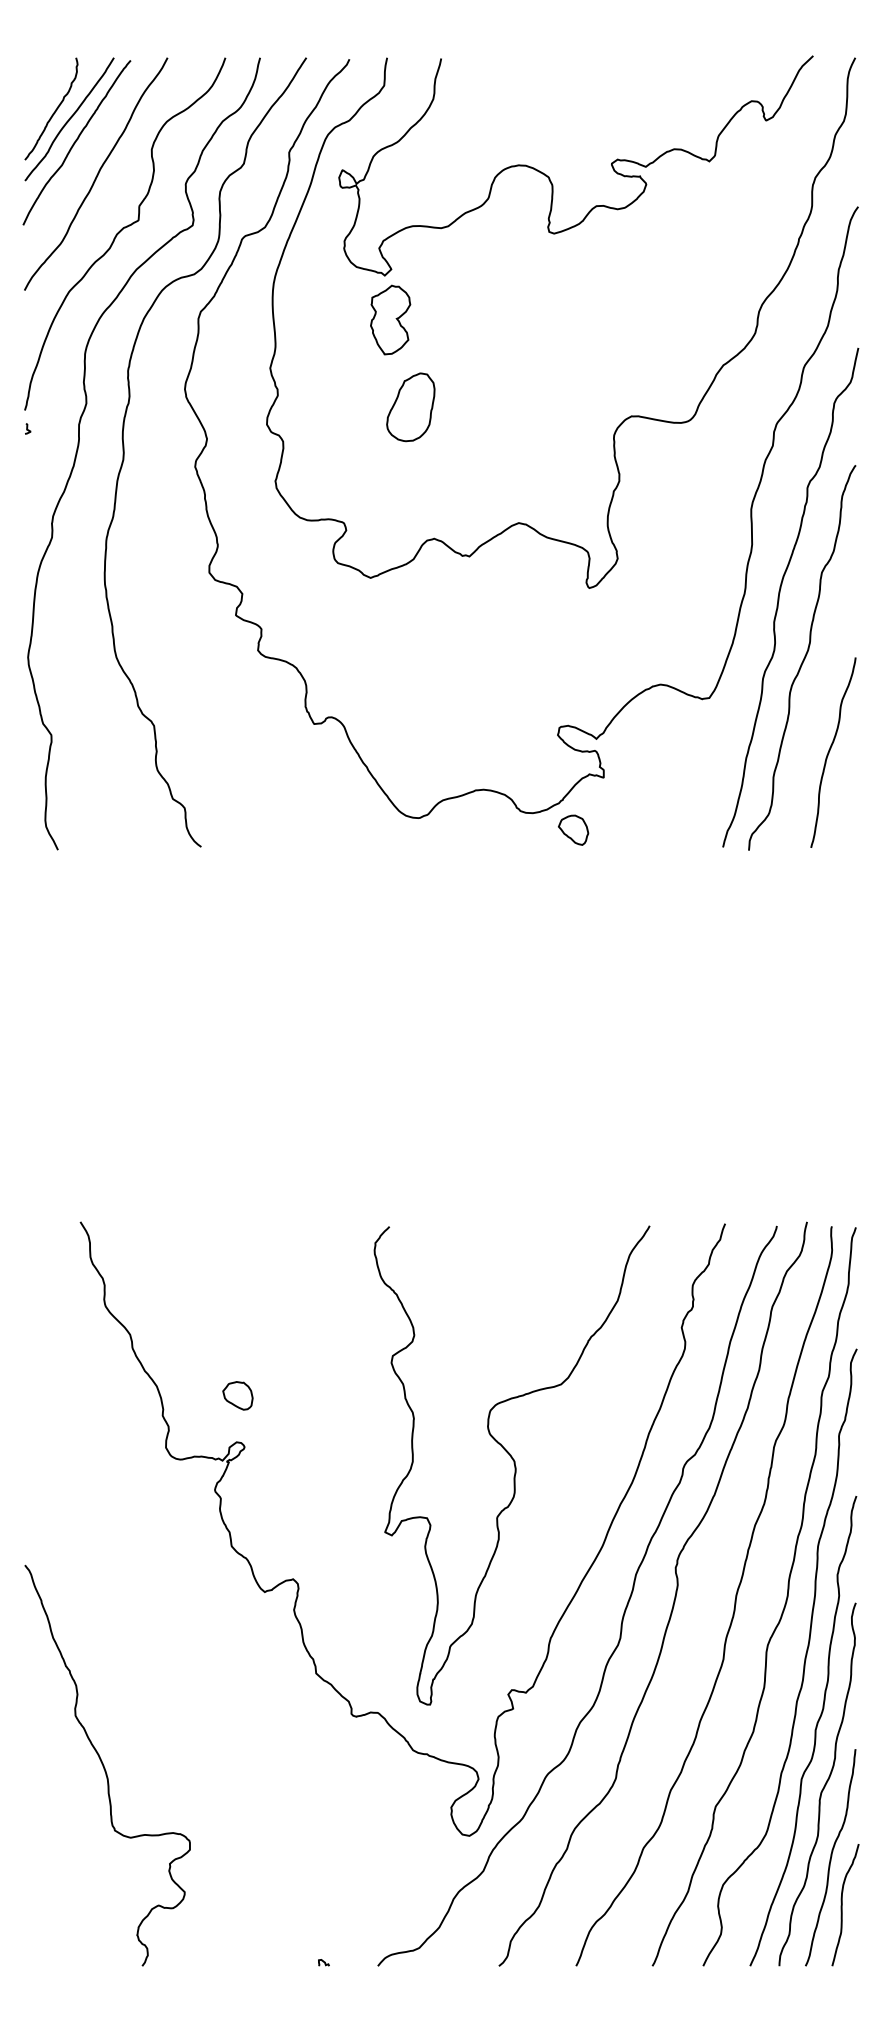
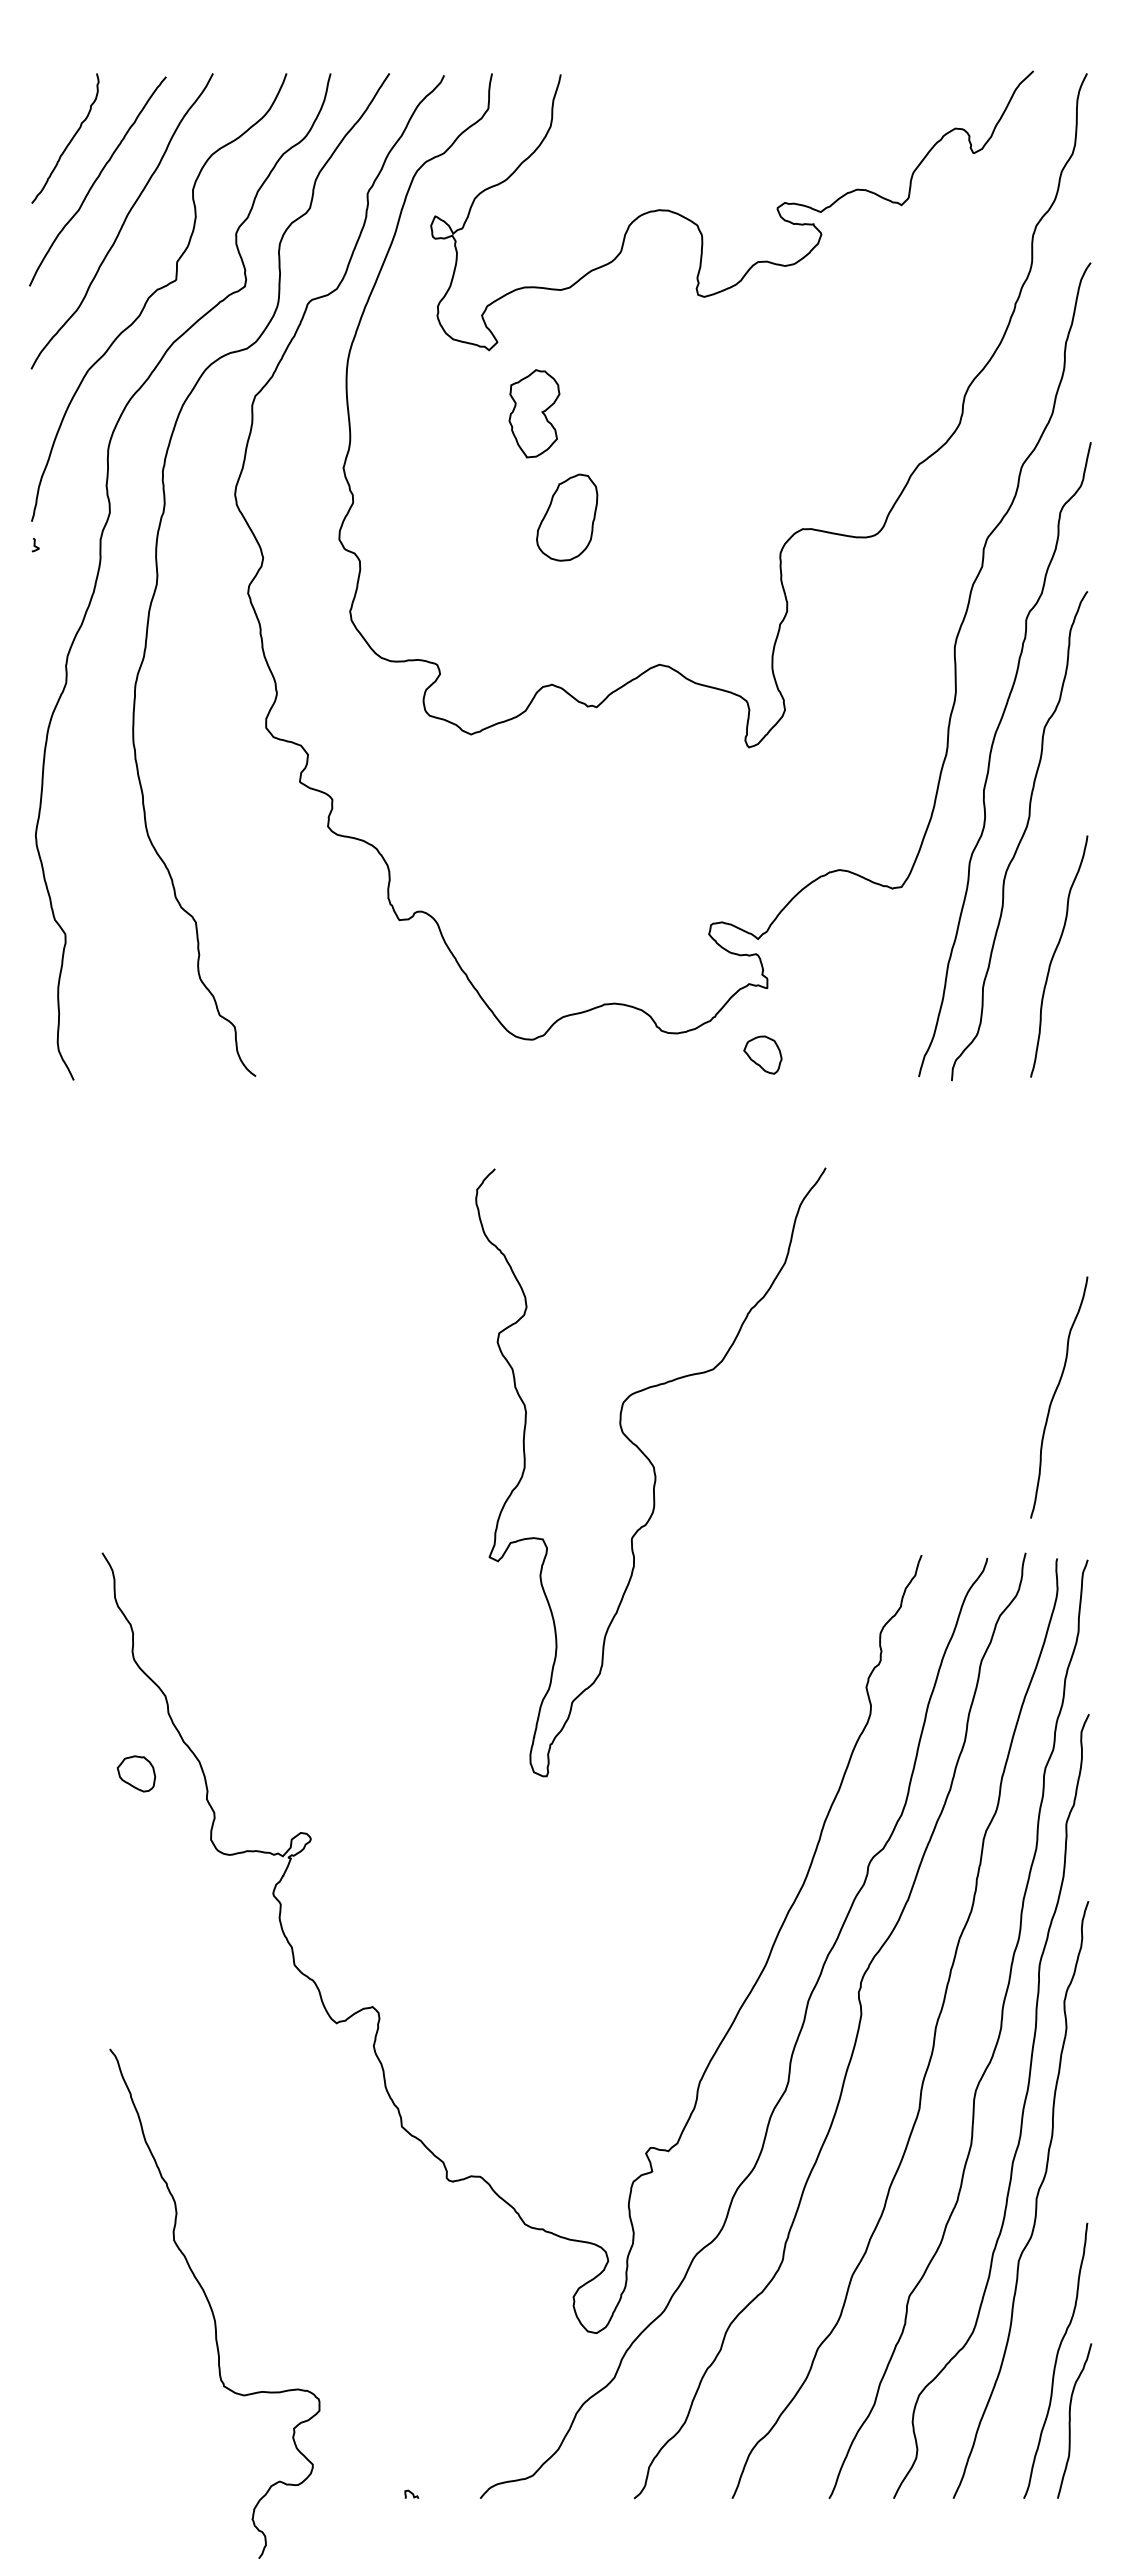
curve: (69, 119) -> (88, 151), removed
part: (390, 319) -> (534, 413), moved
part: (411, 407) -> (567, 517), moved
part: (573, 829) -> (762, 1054), moved
curve: (830, 1097) -> (1055, 1394), added
part: (237, 1395) -> (136, 1773), moved
curve: (514, 1465) -> (653, 1472), moved
curve: (104, 1765) -> (210, 2303), moved
curve: (823, 1786) -> (1046, 2270), removed

